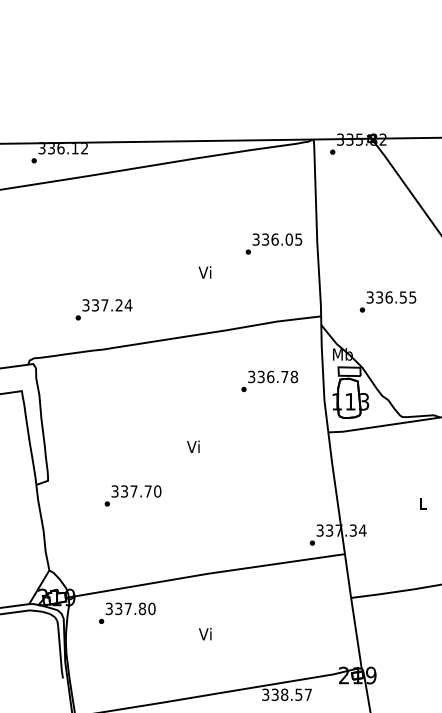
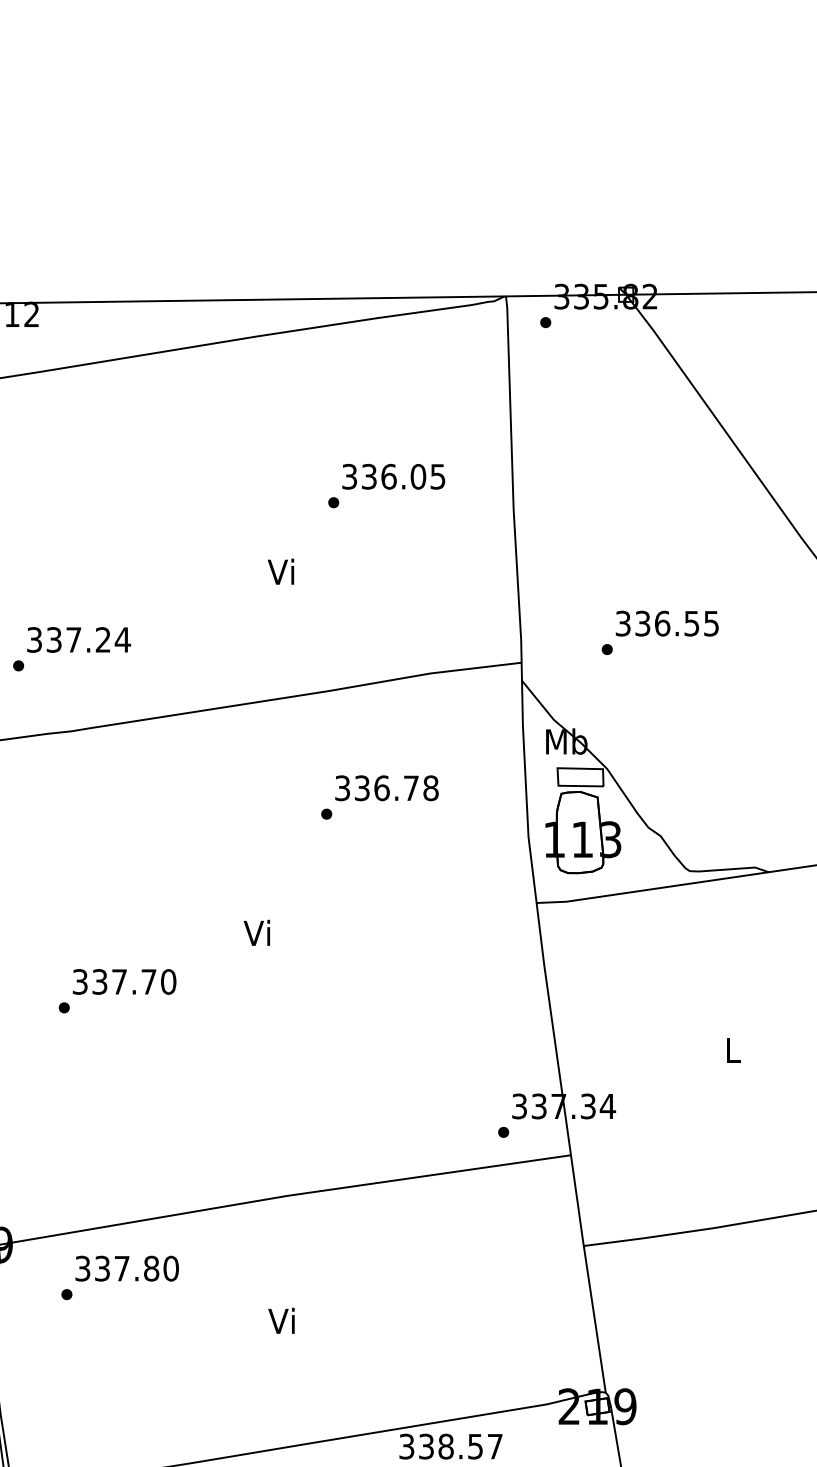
text: (273, 243) -> (385, 484), moved
text: (269, 381) -> (379, 797), moved
text: (132, 495) -> (116, 990), moved

